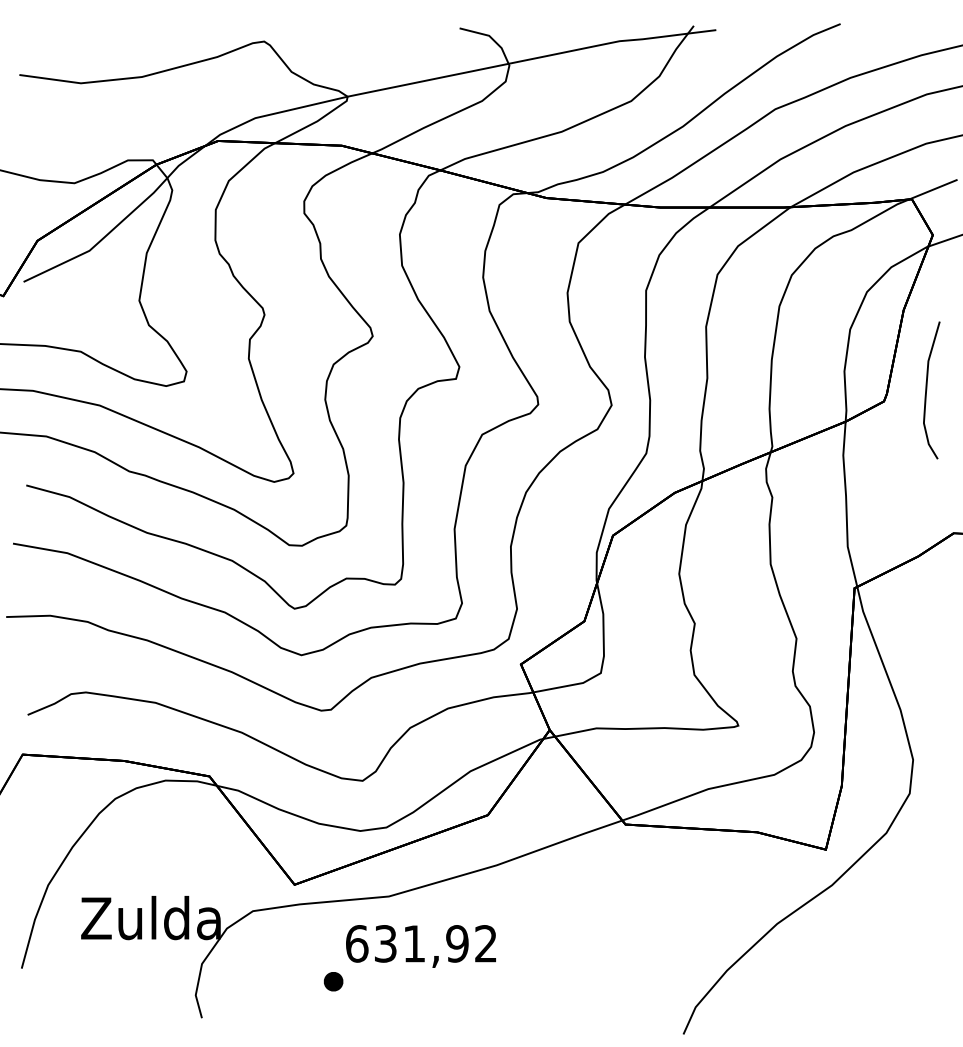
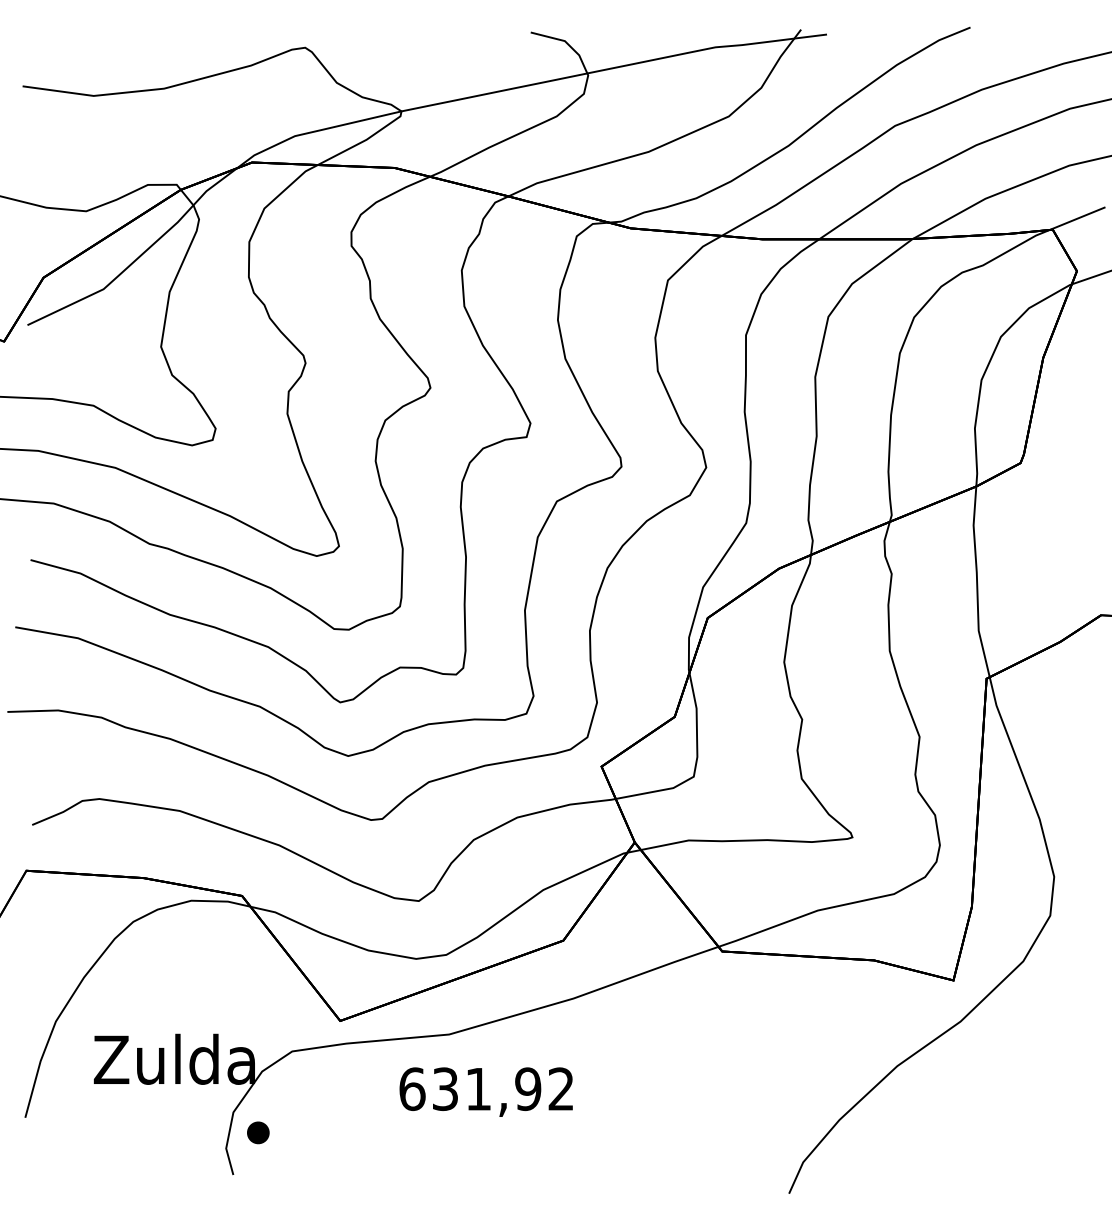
curve: (927, 390) -> (1070, 450), removed
part: (333, 981) -> (258, 1132), moved

